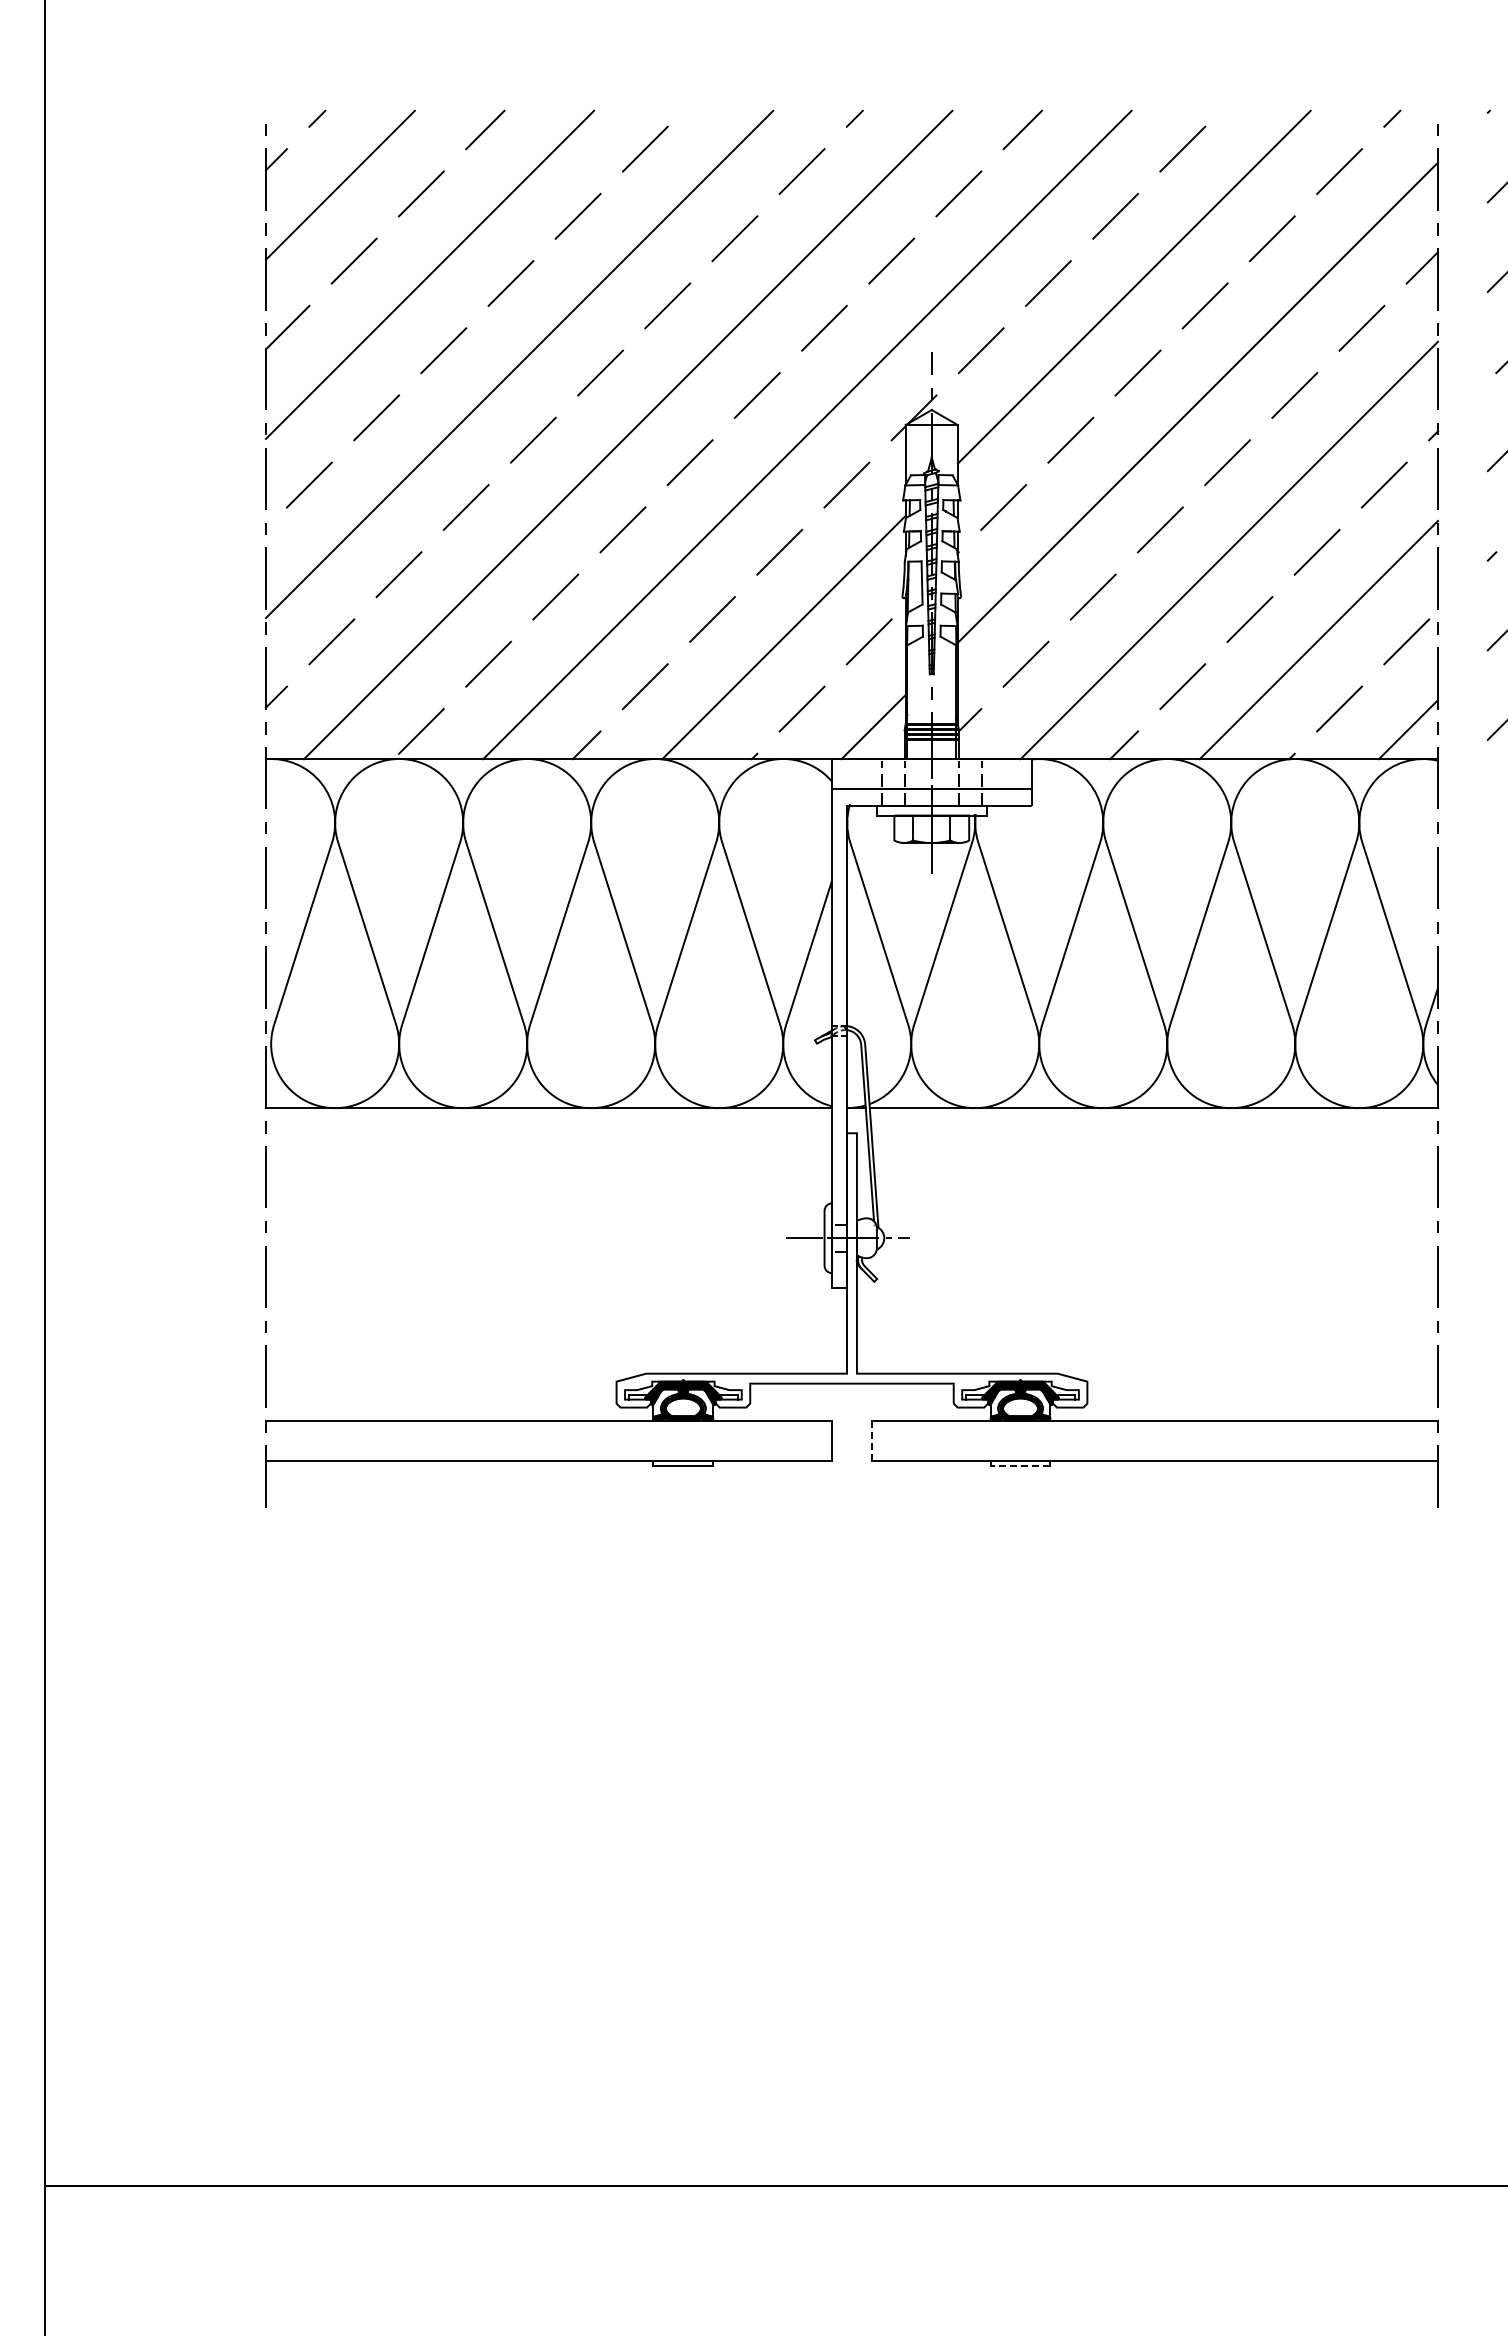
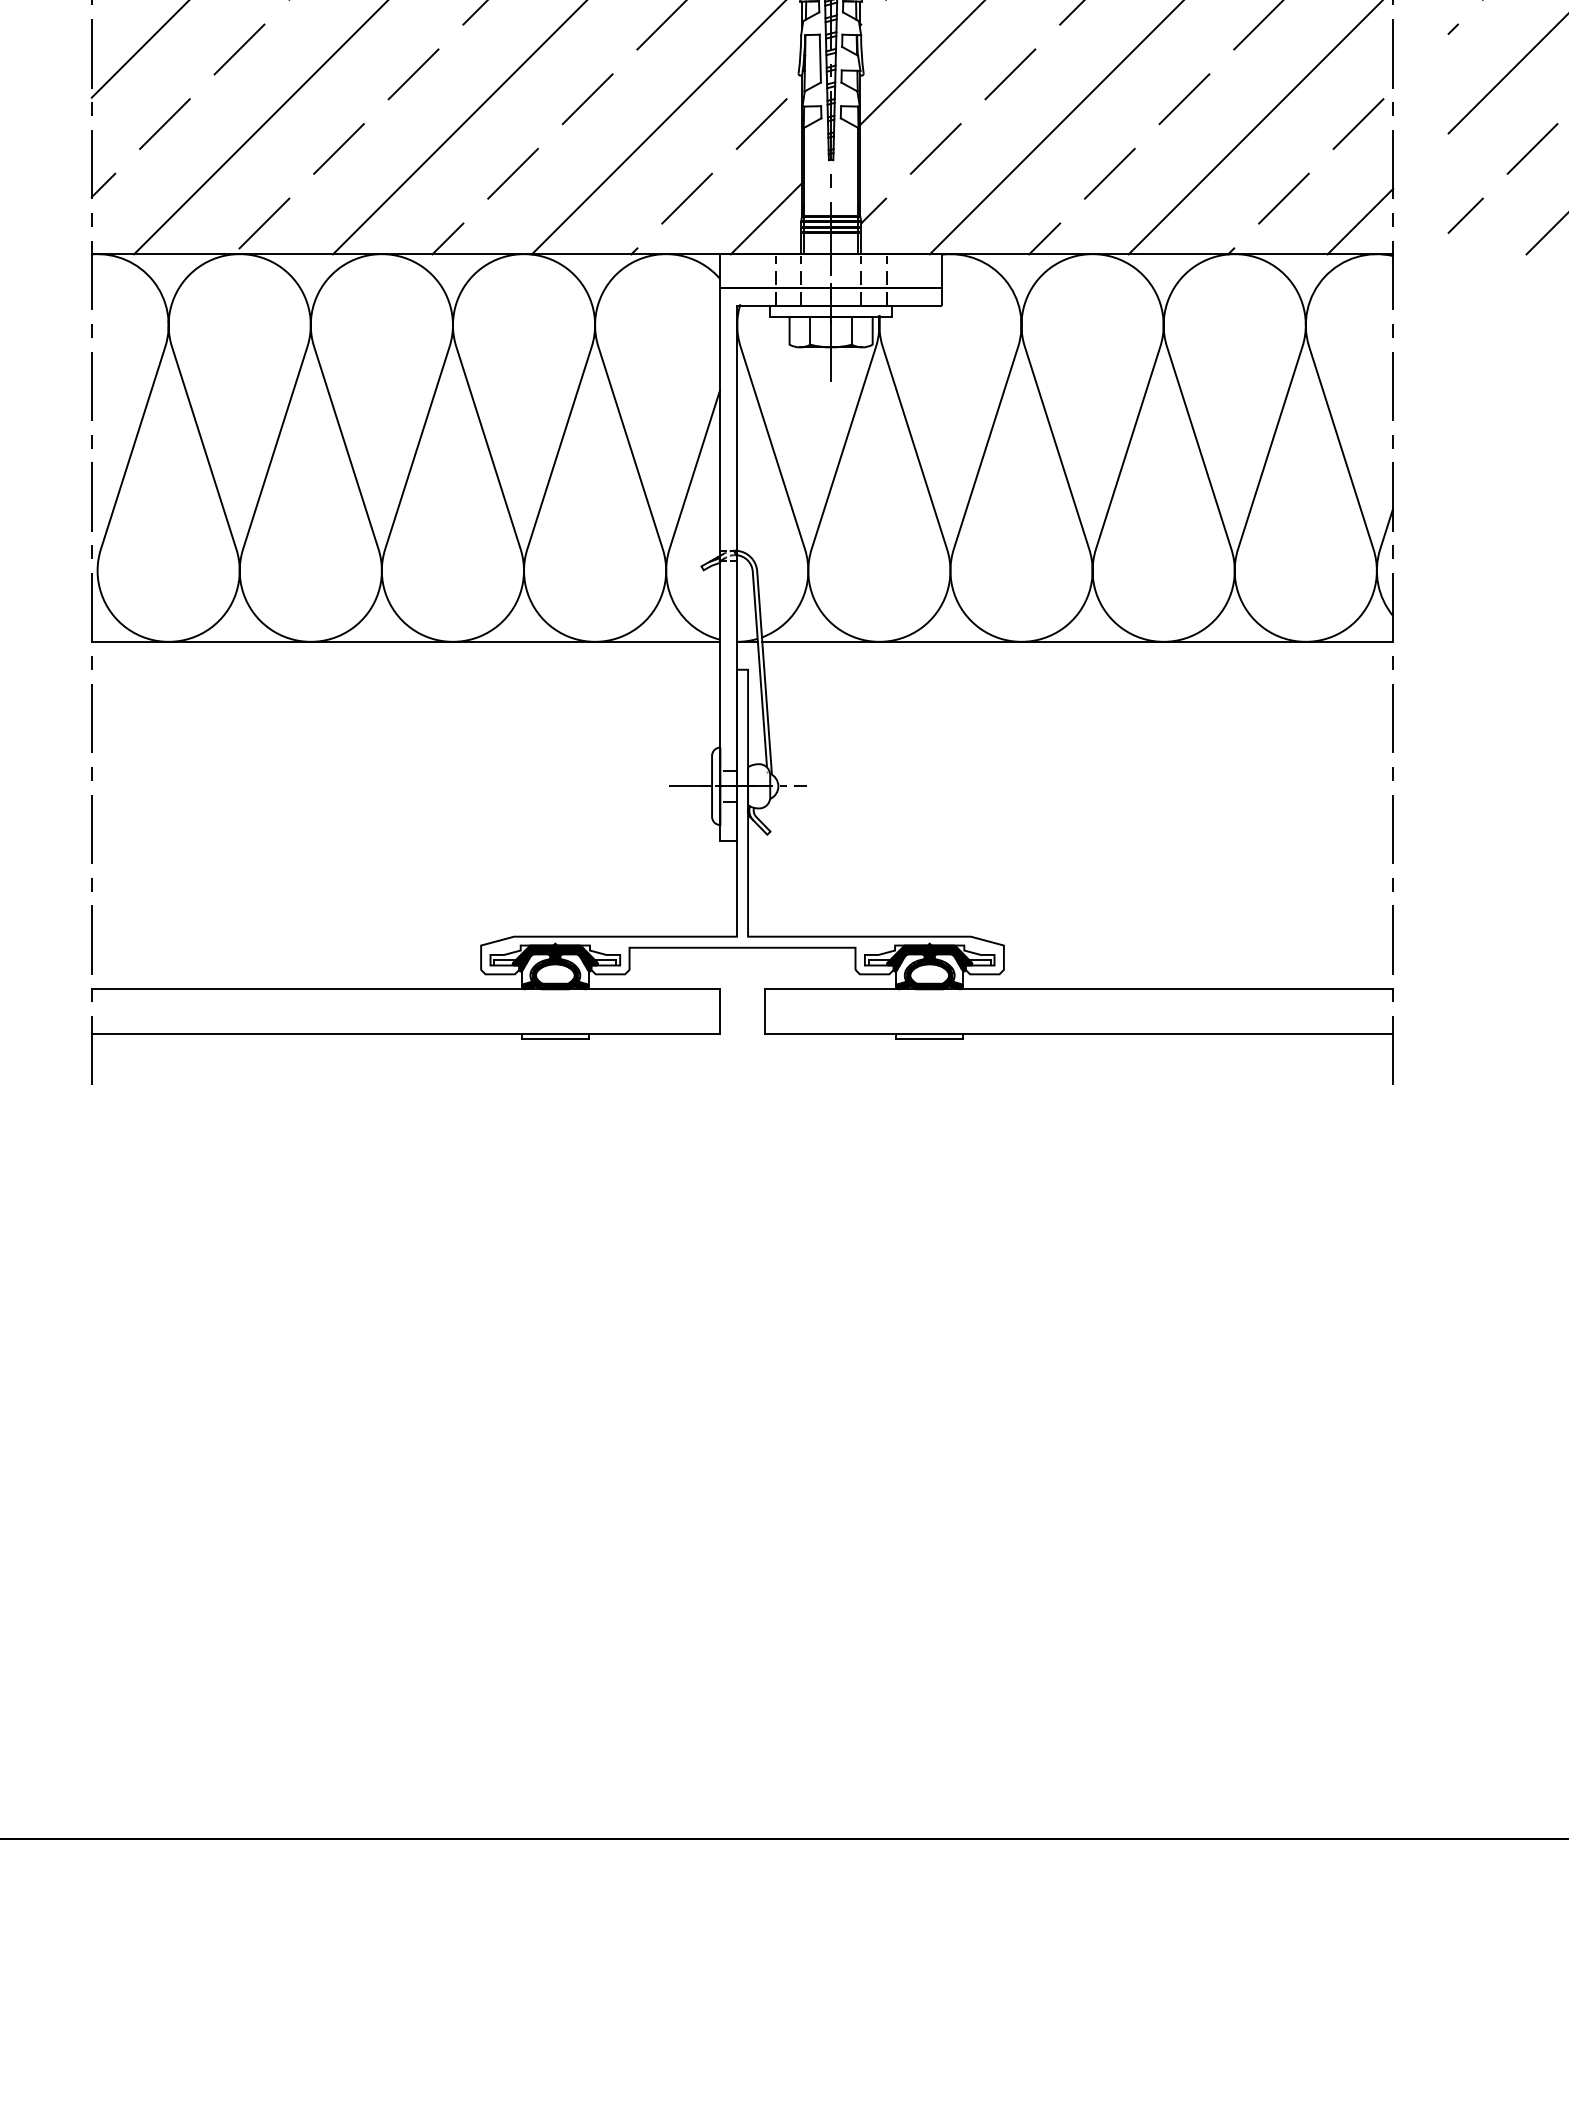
line: (871, 1441) -> (764, 1011), dashed -> solid
line: (1020, 1465) -> (929, 1038), dashed -> solid

